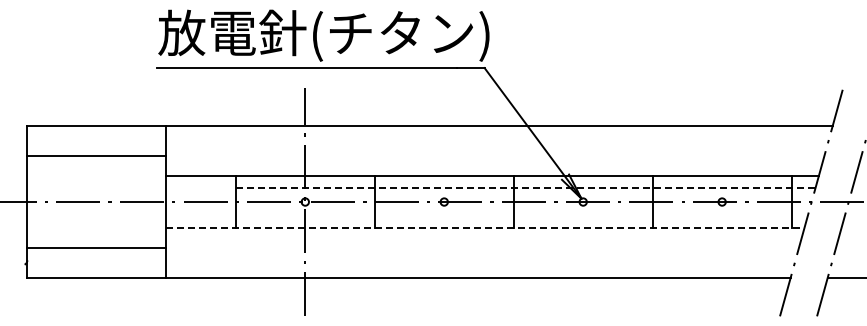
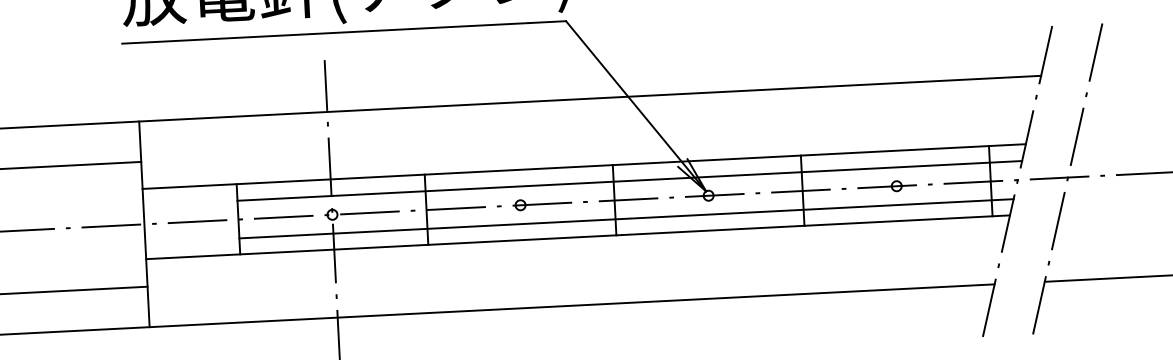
line: (525, 188) -> (629, 181), dashed -> solid
line: (521, 215) -> (626, 218), added
line: (485, 227) -> (578, 236), dashed -> solid

